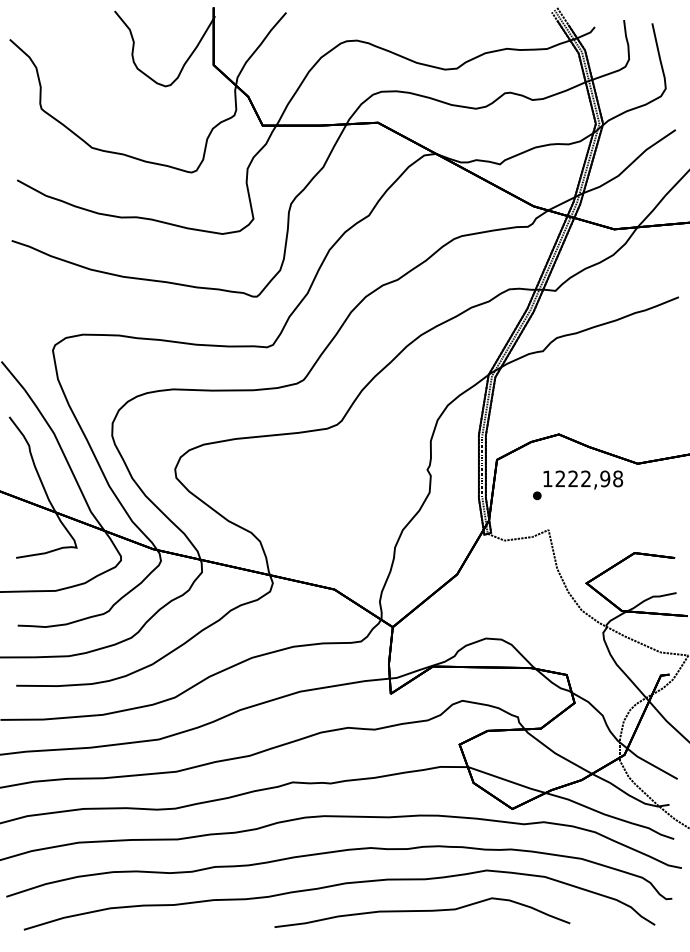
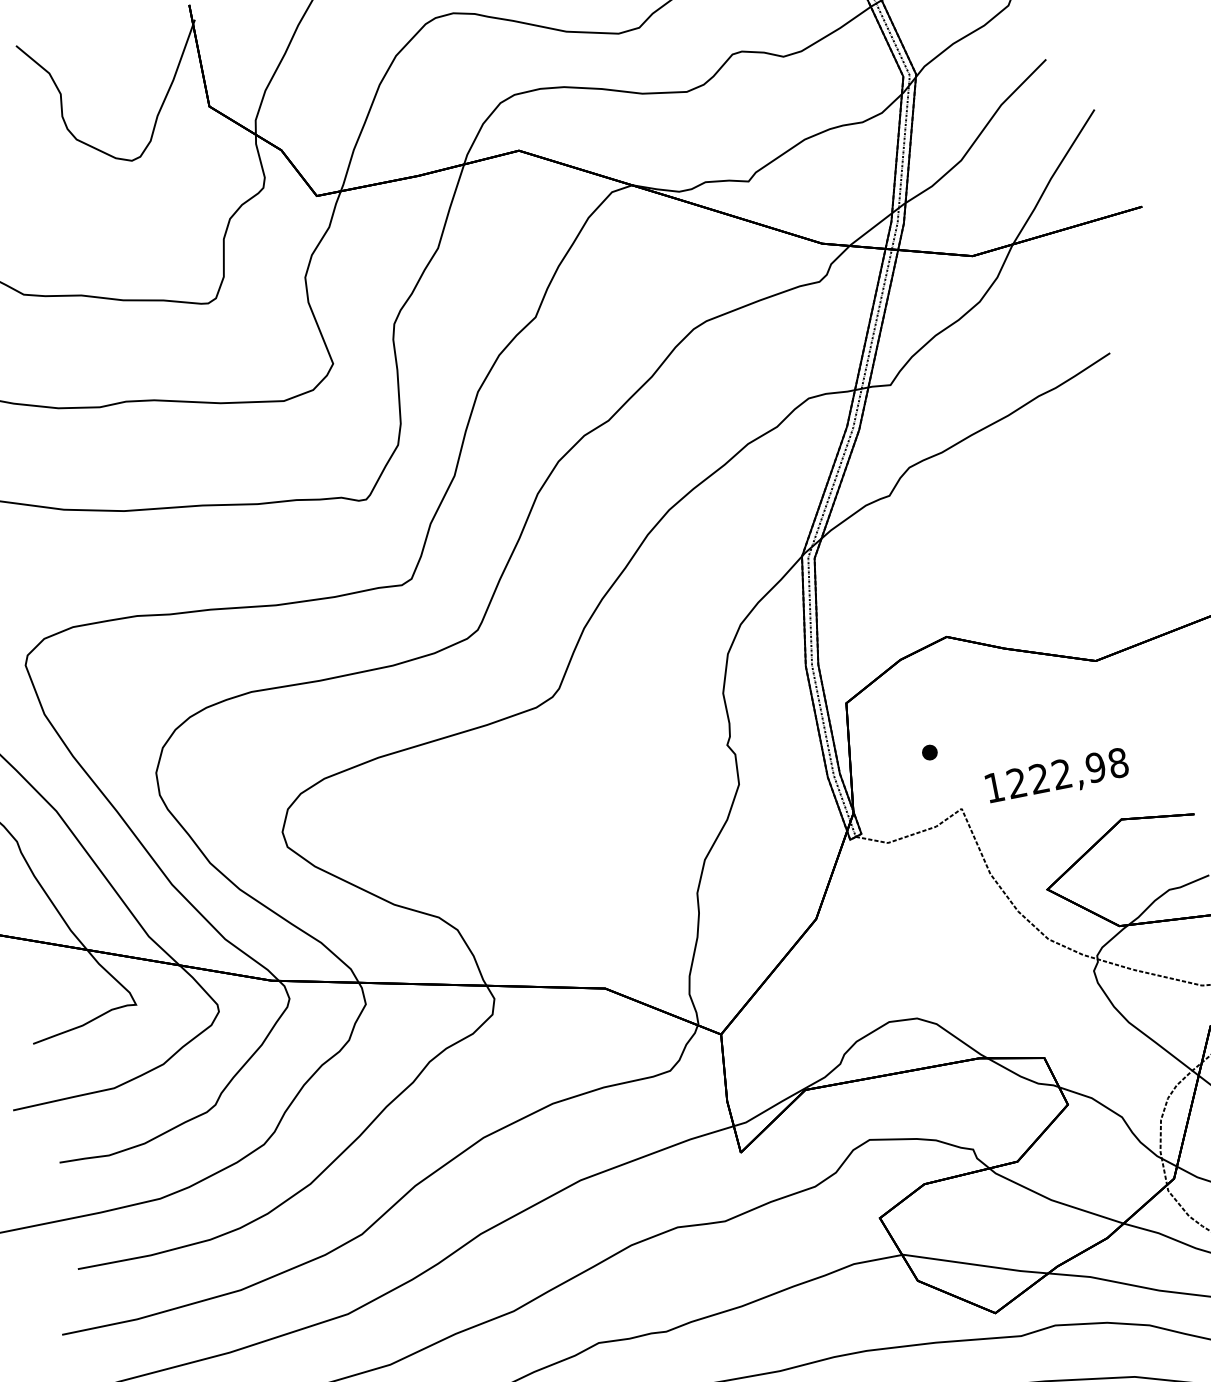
text: (583, 479) -> (1057, 776), moved

